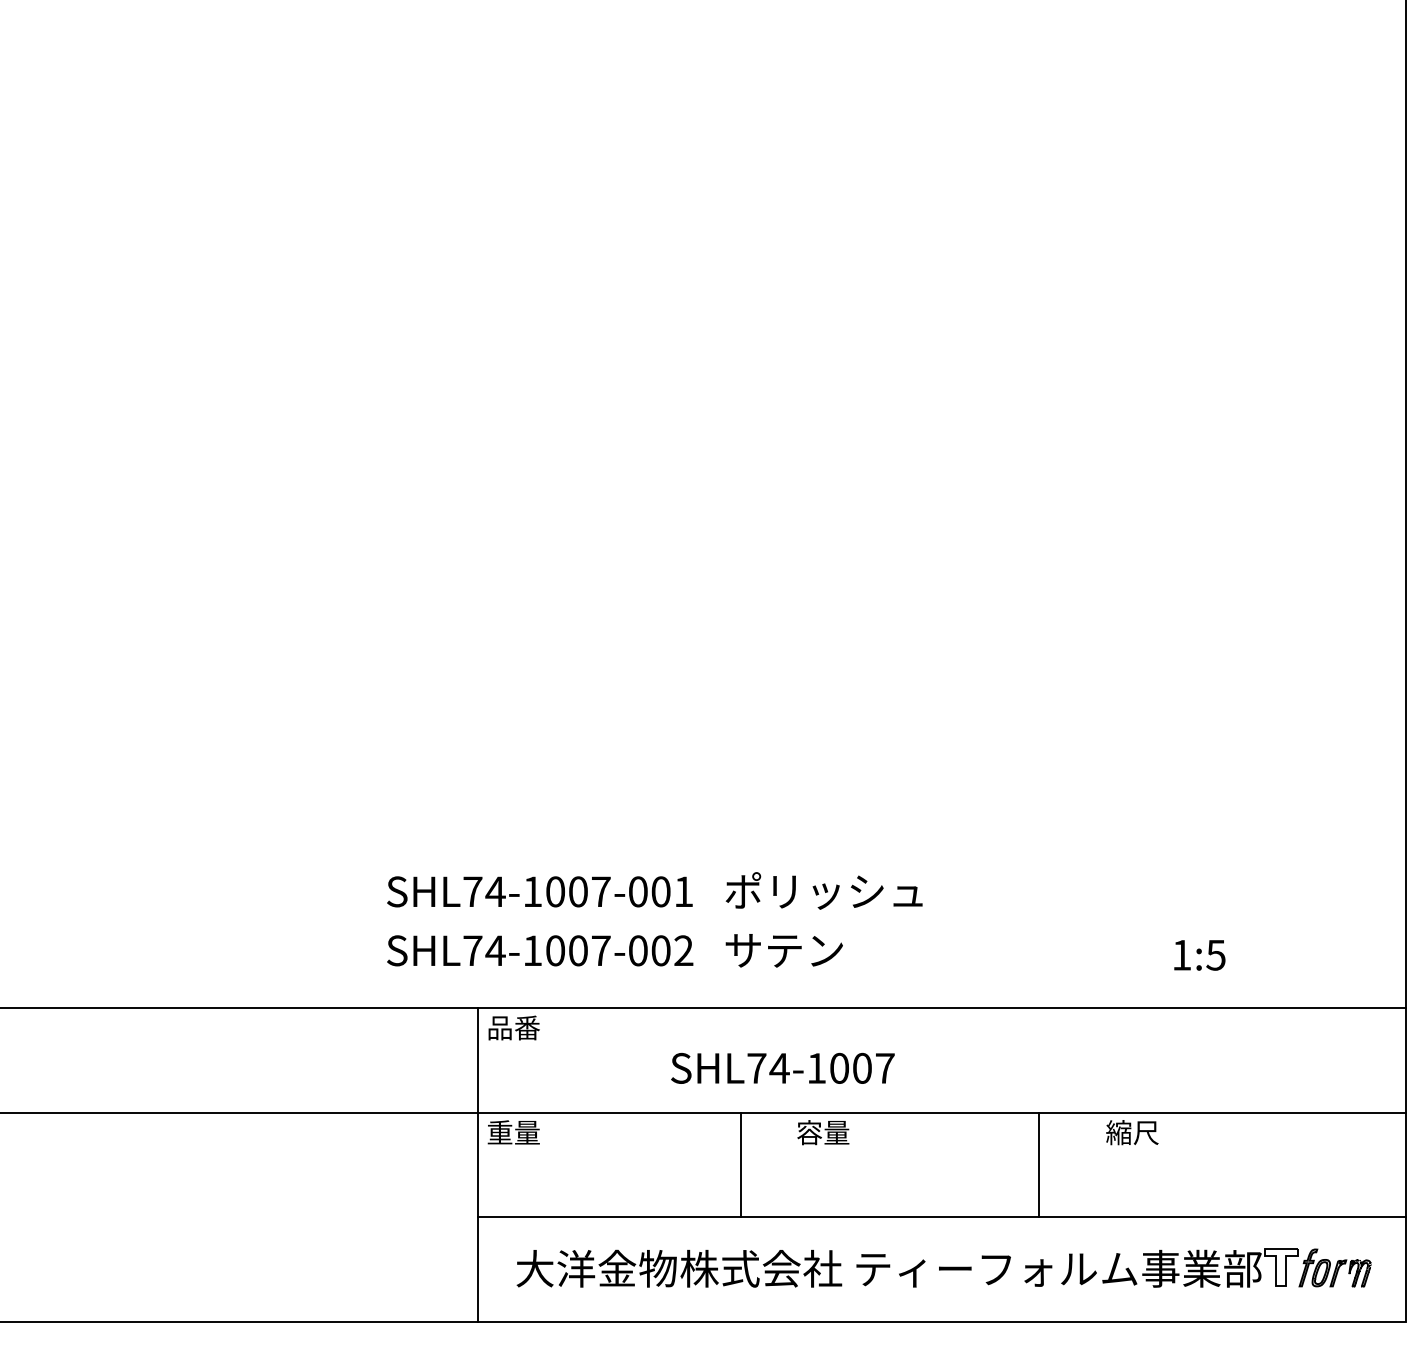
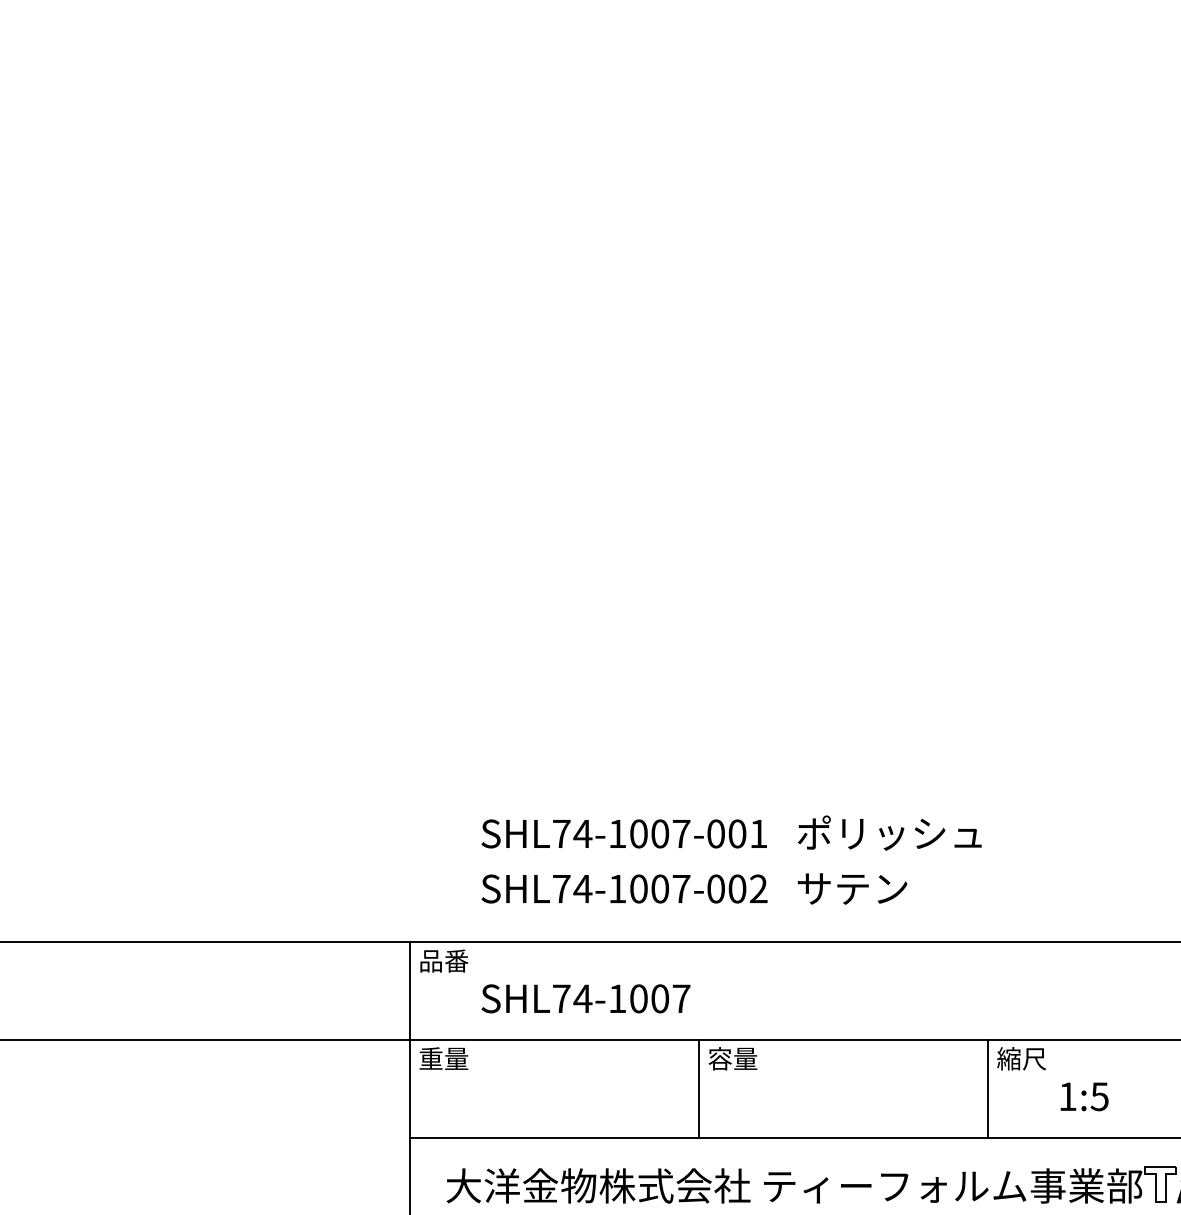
text: (654, 919) -> (731, 859), moved
text: (1199, 955) -> (1084, 1096), moved
text: (782, 1067) -> (585, 997), moved
line: (741, 1164) -> (699, 1088), moved
line: (1038, 1164) -> (988, 1088), moved

